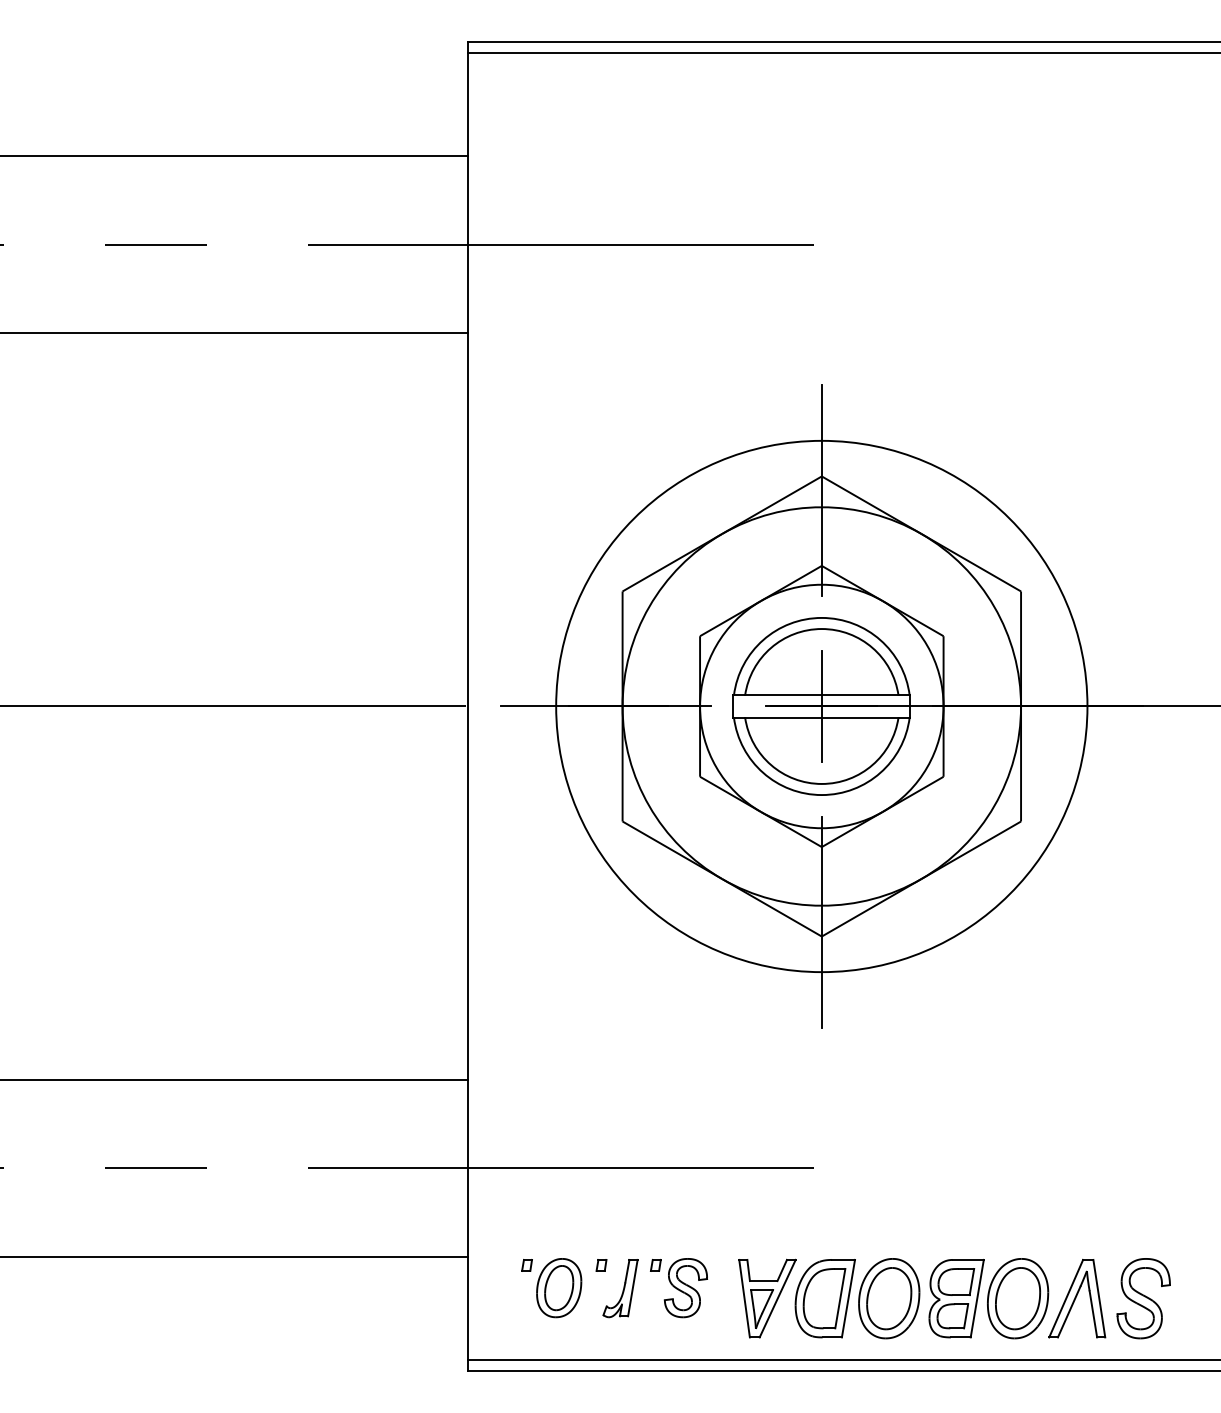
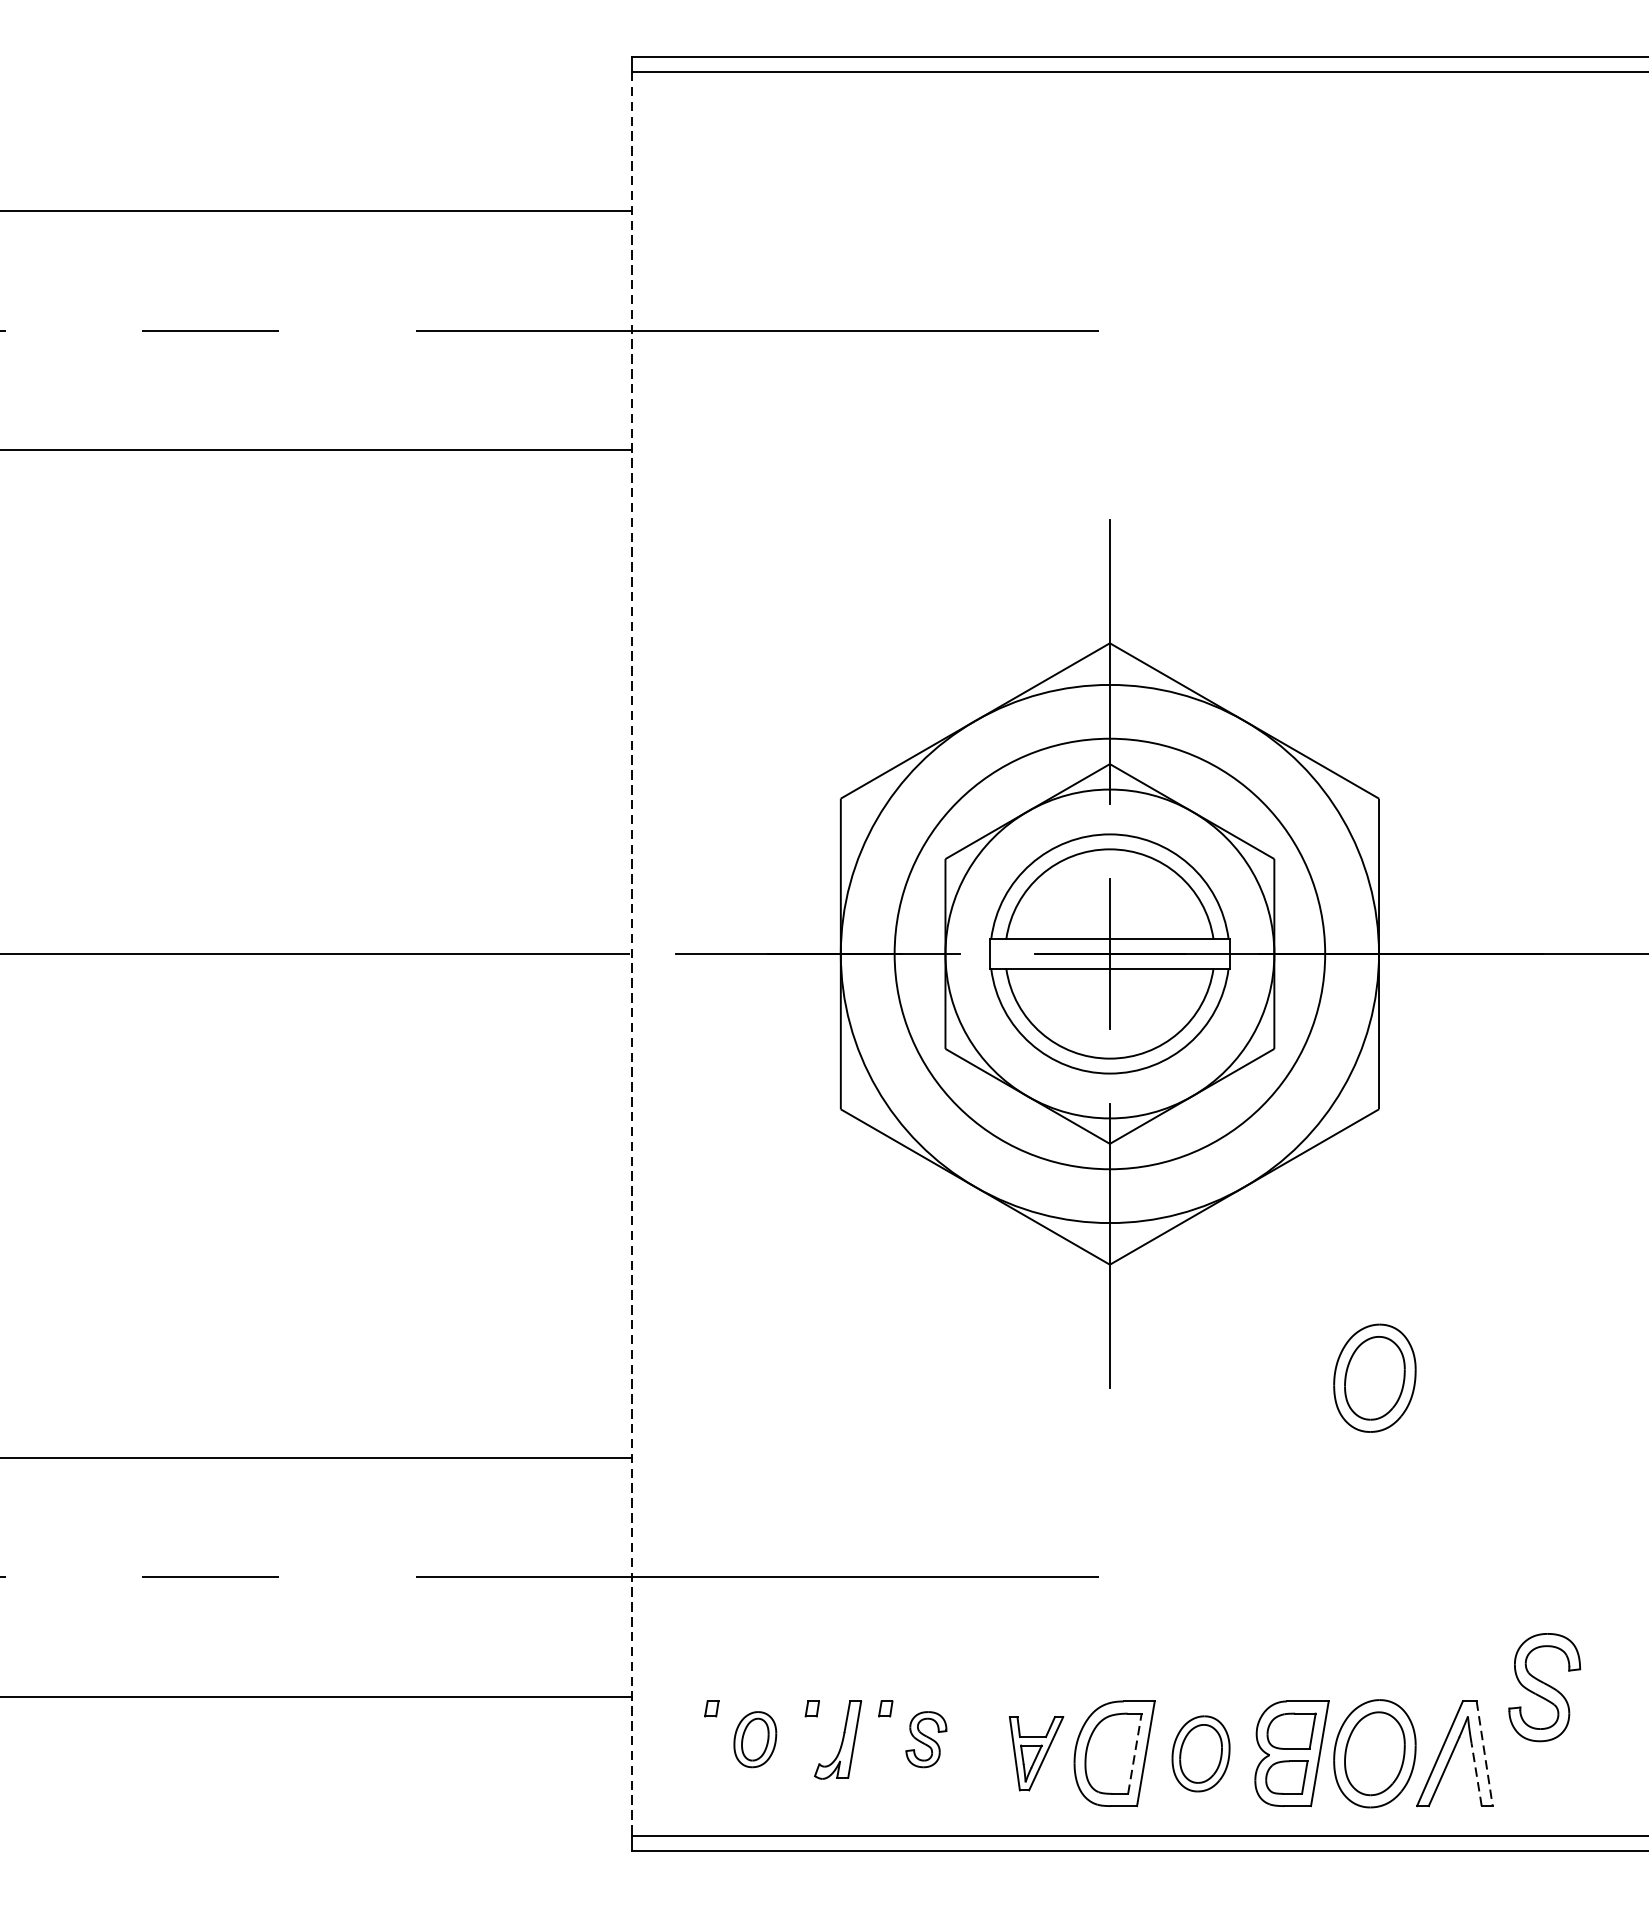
circle: (821, 706) -> (1109, 954), size x0.6
line: (467, 707) -> (631, 955), solid -> dashed
part: (1018, 1020) -> (1375, 1378), added
part: (559, 1288) -> (755, 1740), size x0.7
part: (685, 1288) -> (925, 1740), size x0.7
part: (767, 1298) -> (1036, 1753), size x0.7
line: (840, 1298) -> (1135, 1753), solid -> dashed
part: (889, 1298) -> (1201, 1753), size x0.7
part: (1143, 1298) -> (1544, 1687), moved
line: (1099, 1299) -> (1484, 1754), solid -> dashed
line: (1093, 1313) -> (1476, 1773), solid -> dashed

